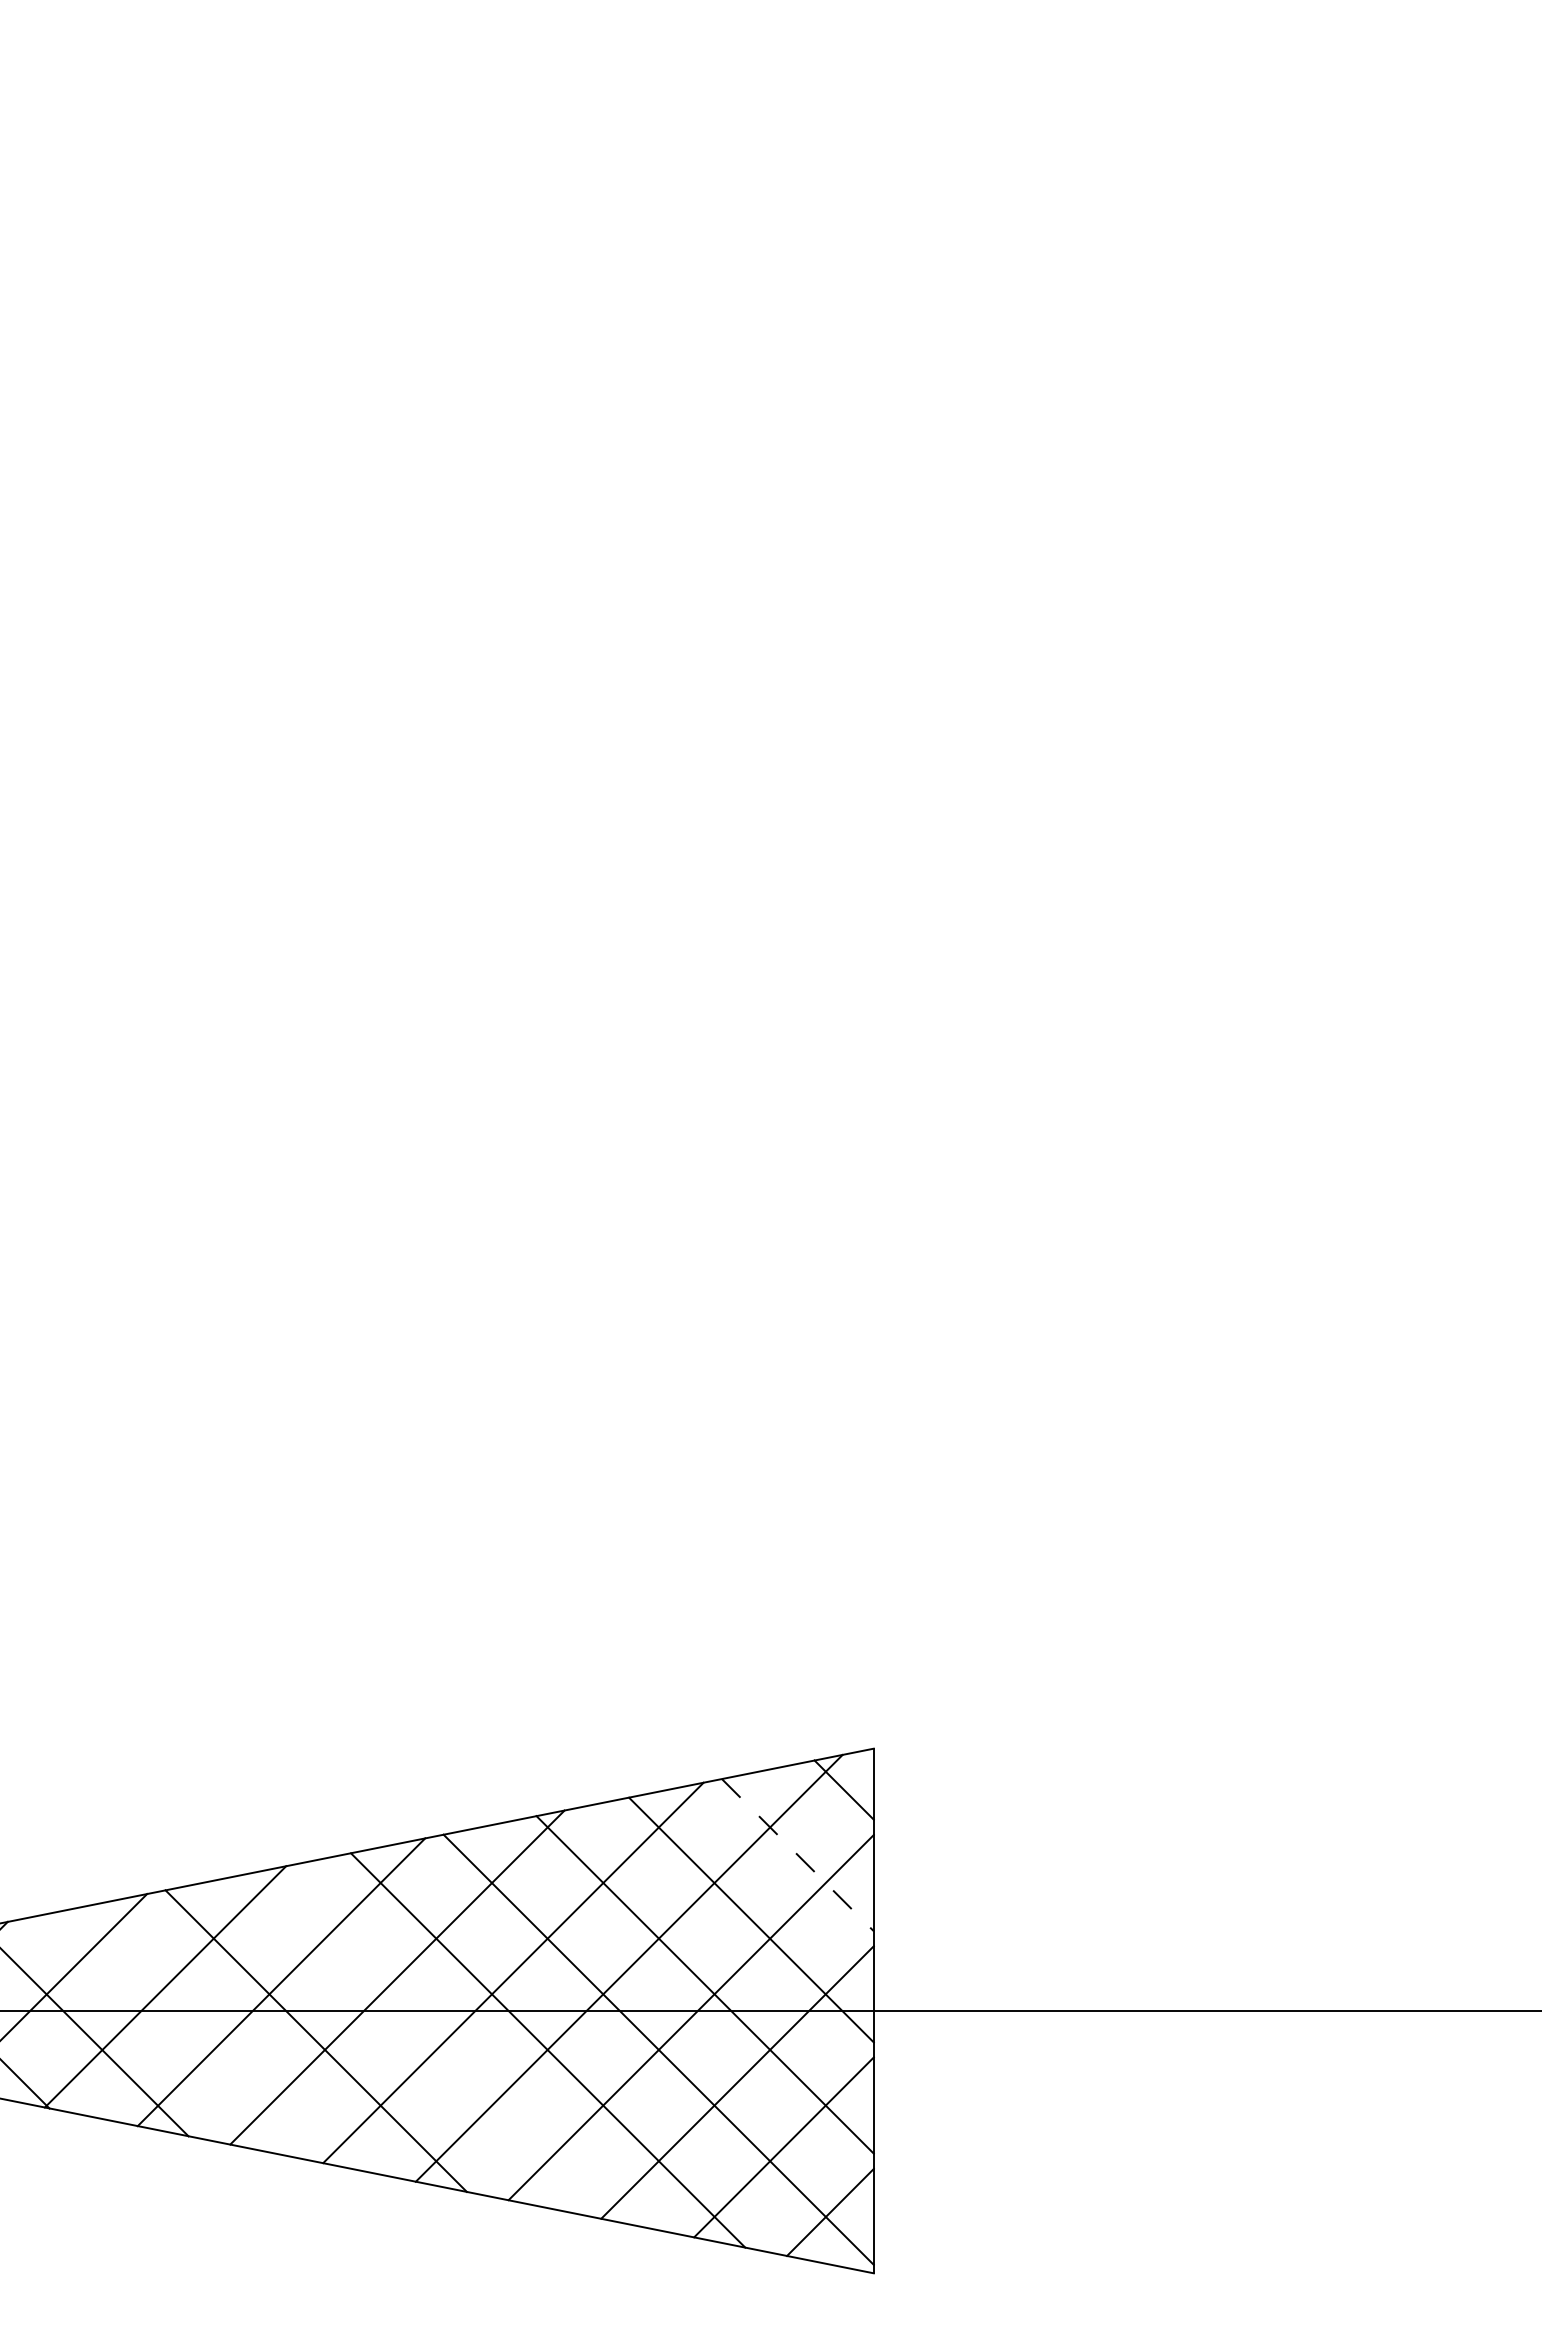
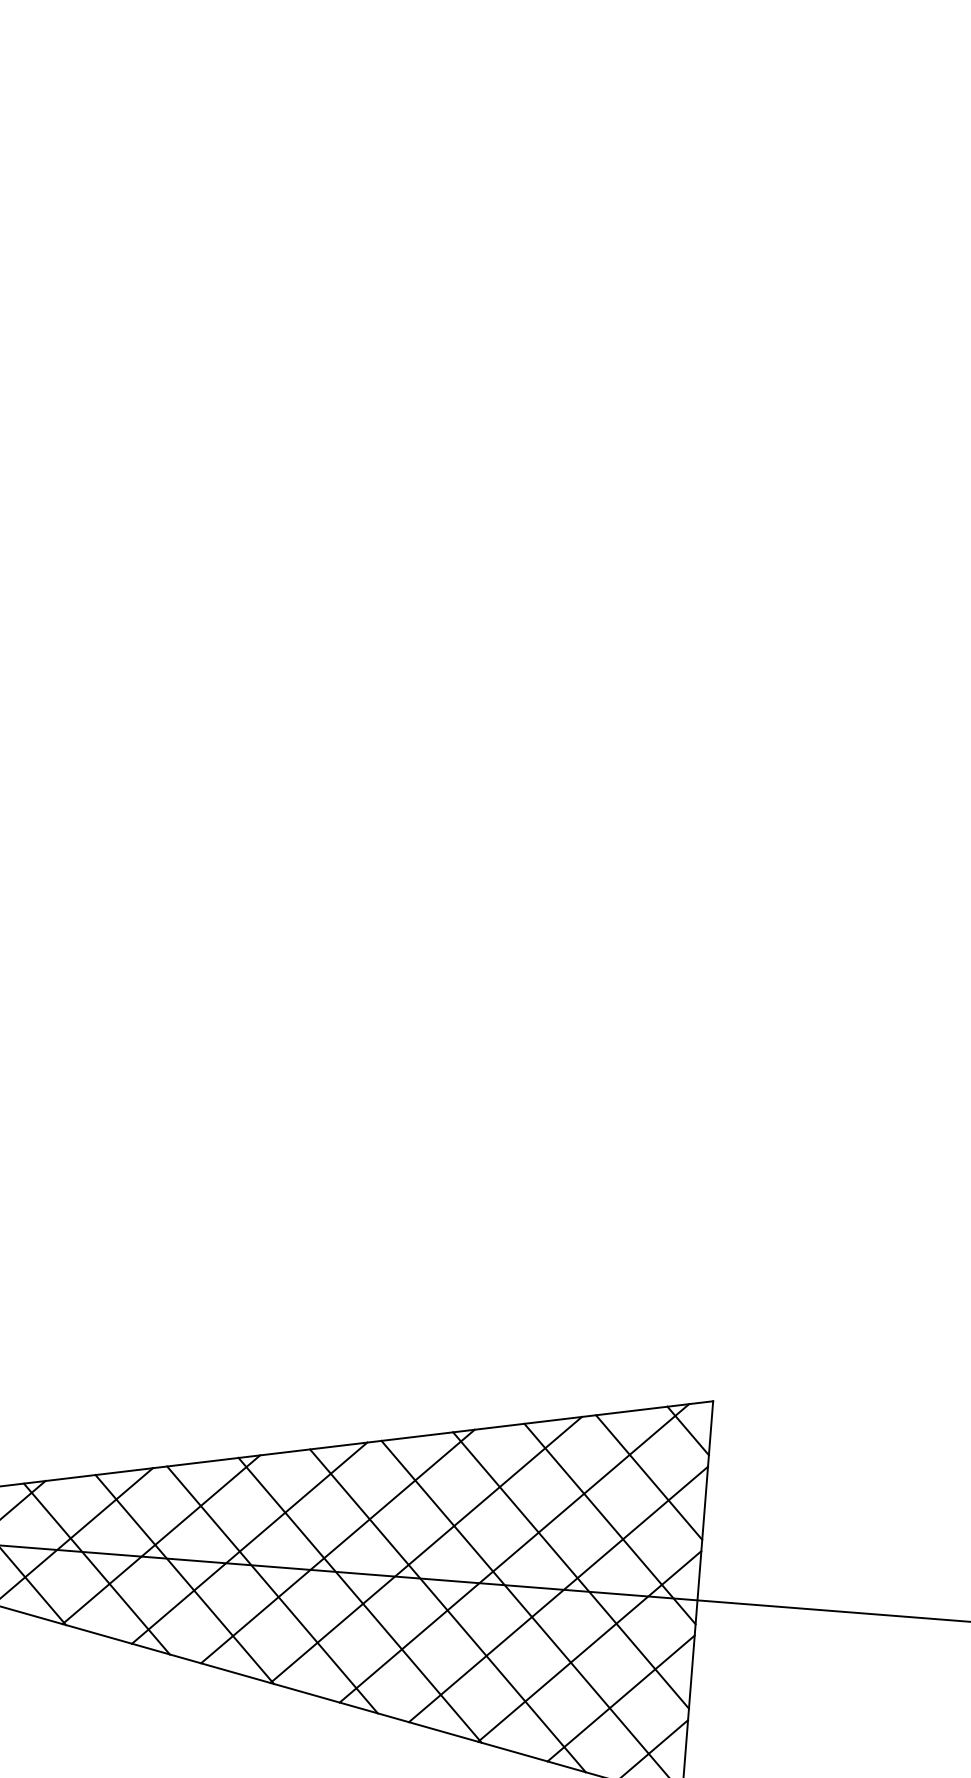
line: (798, 1855) -> (649, 1477), dashed -> solid
line: (199, 2036) -> (184, 1579), added
line: (432, 2045) -> (360, 1600), added

